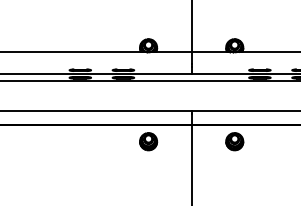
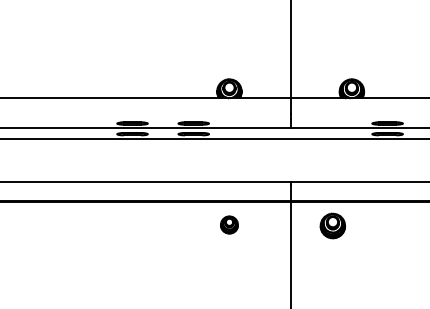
part: (148, 141) -> (229, 224), size x0.7
part: (234, 141) -> (332, 225), moved

